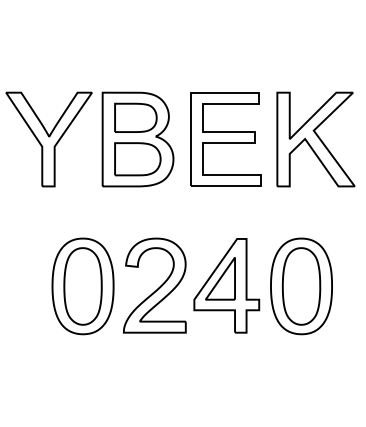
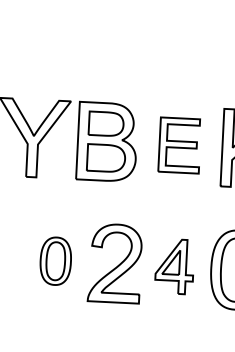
part: (225, 139) -> (179, 145), size x0.7
part: (226, 285) -> (174, 266), size x0.7
part: (82, 286) -> (55, 261), size x0.6

